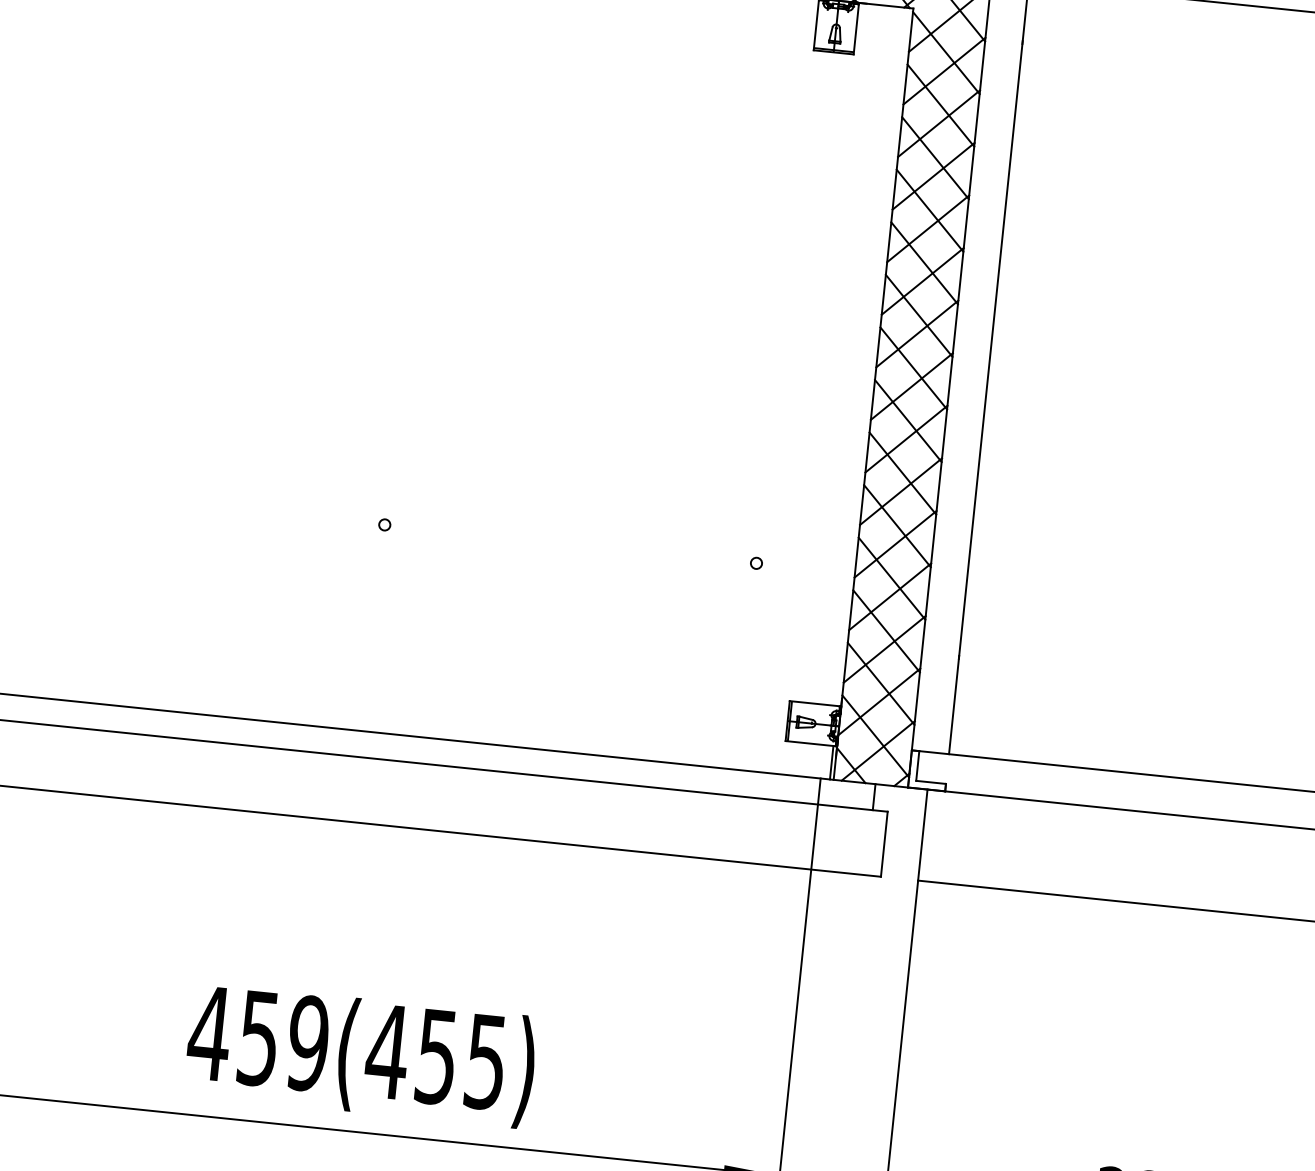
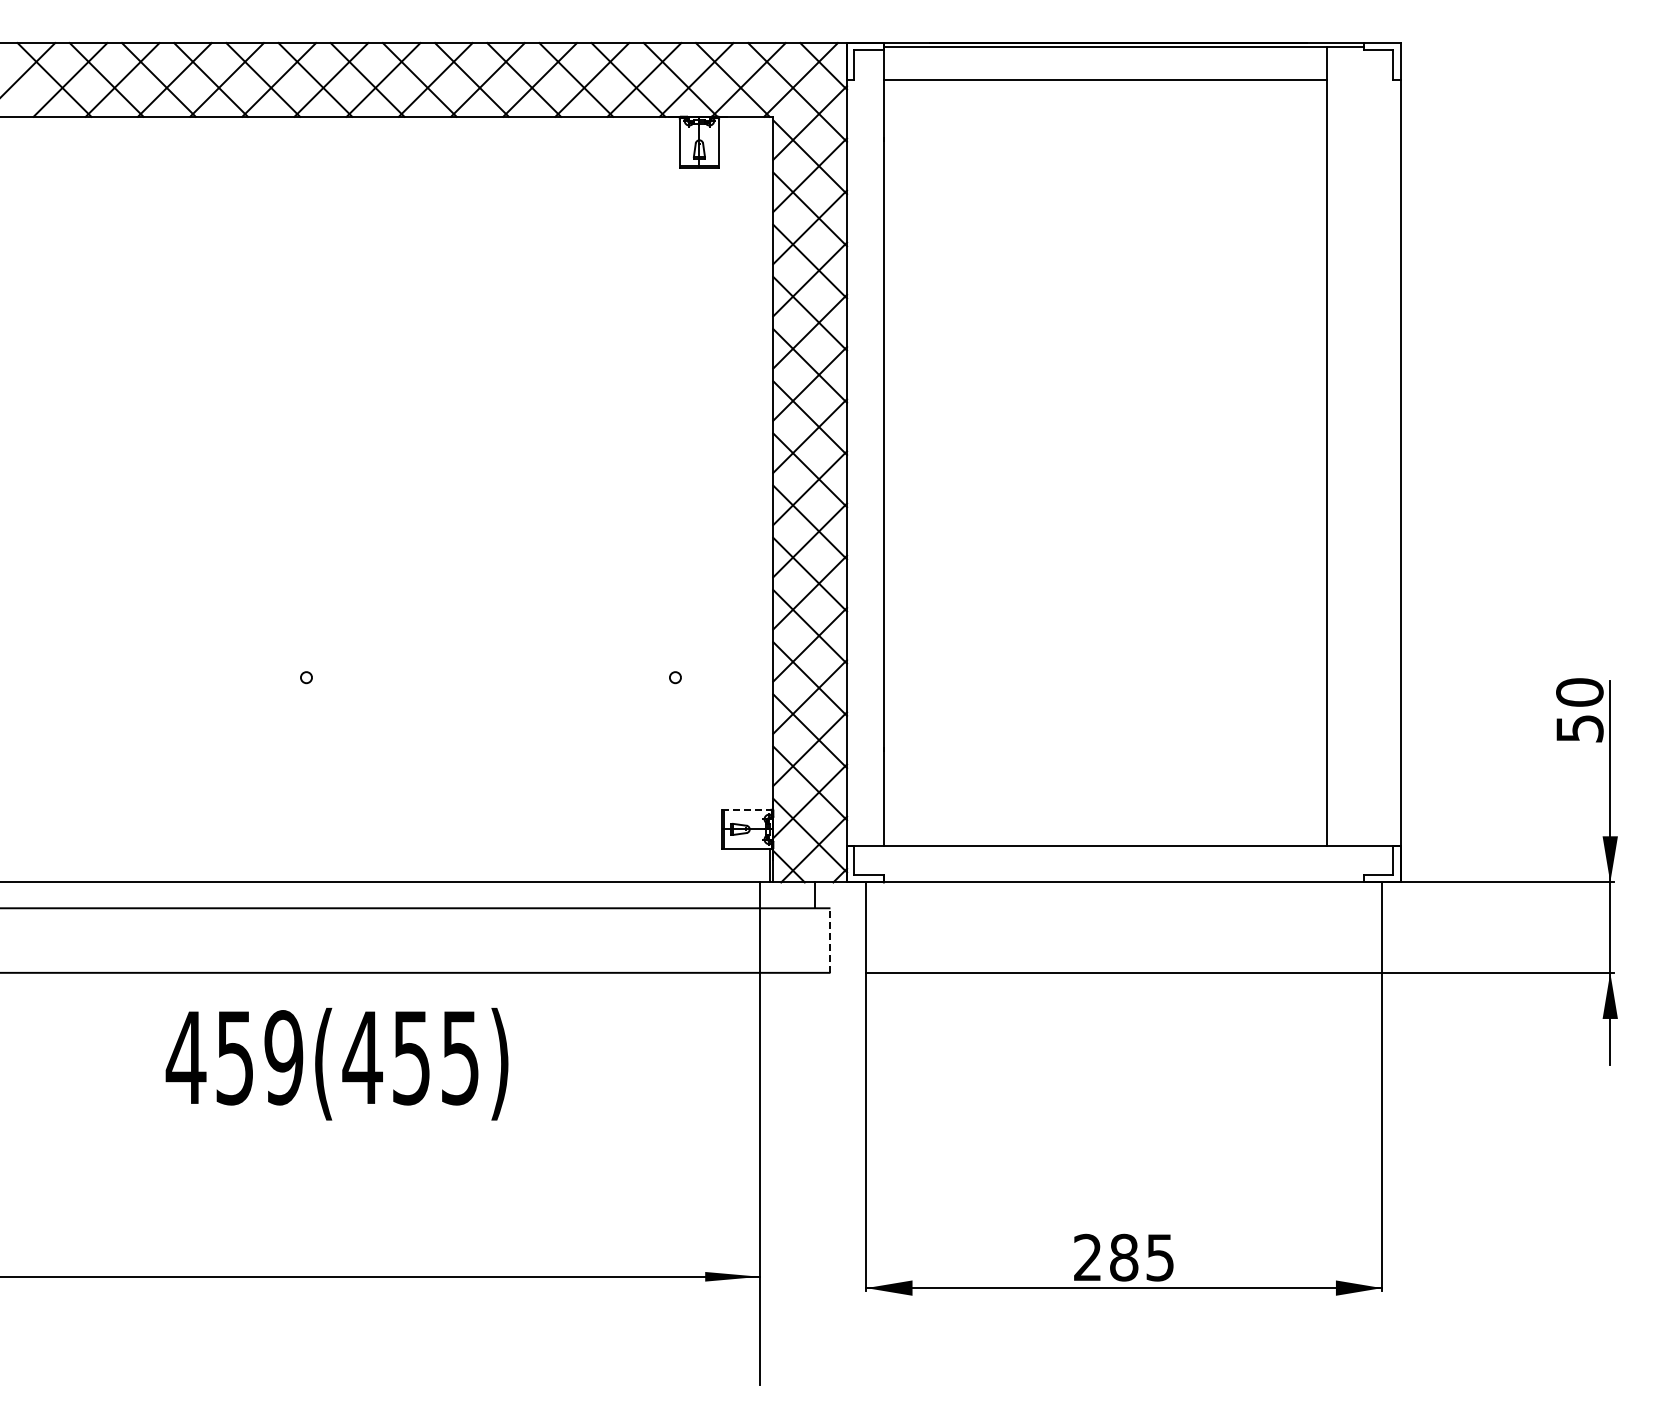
line: (814, 703) -> (746, 809), solid -> dashed
line: (884, 844) -> (829, 940), solid -> dashed
text: (360, 1055) -> (336, 1064), moved

